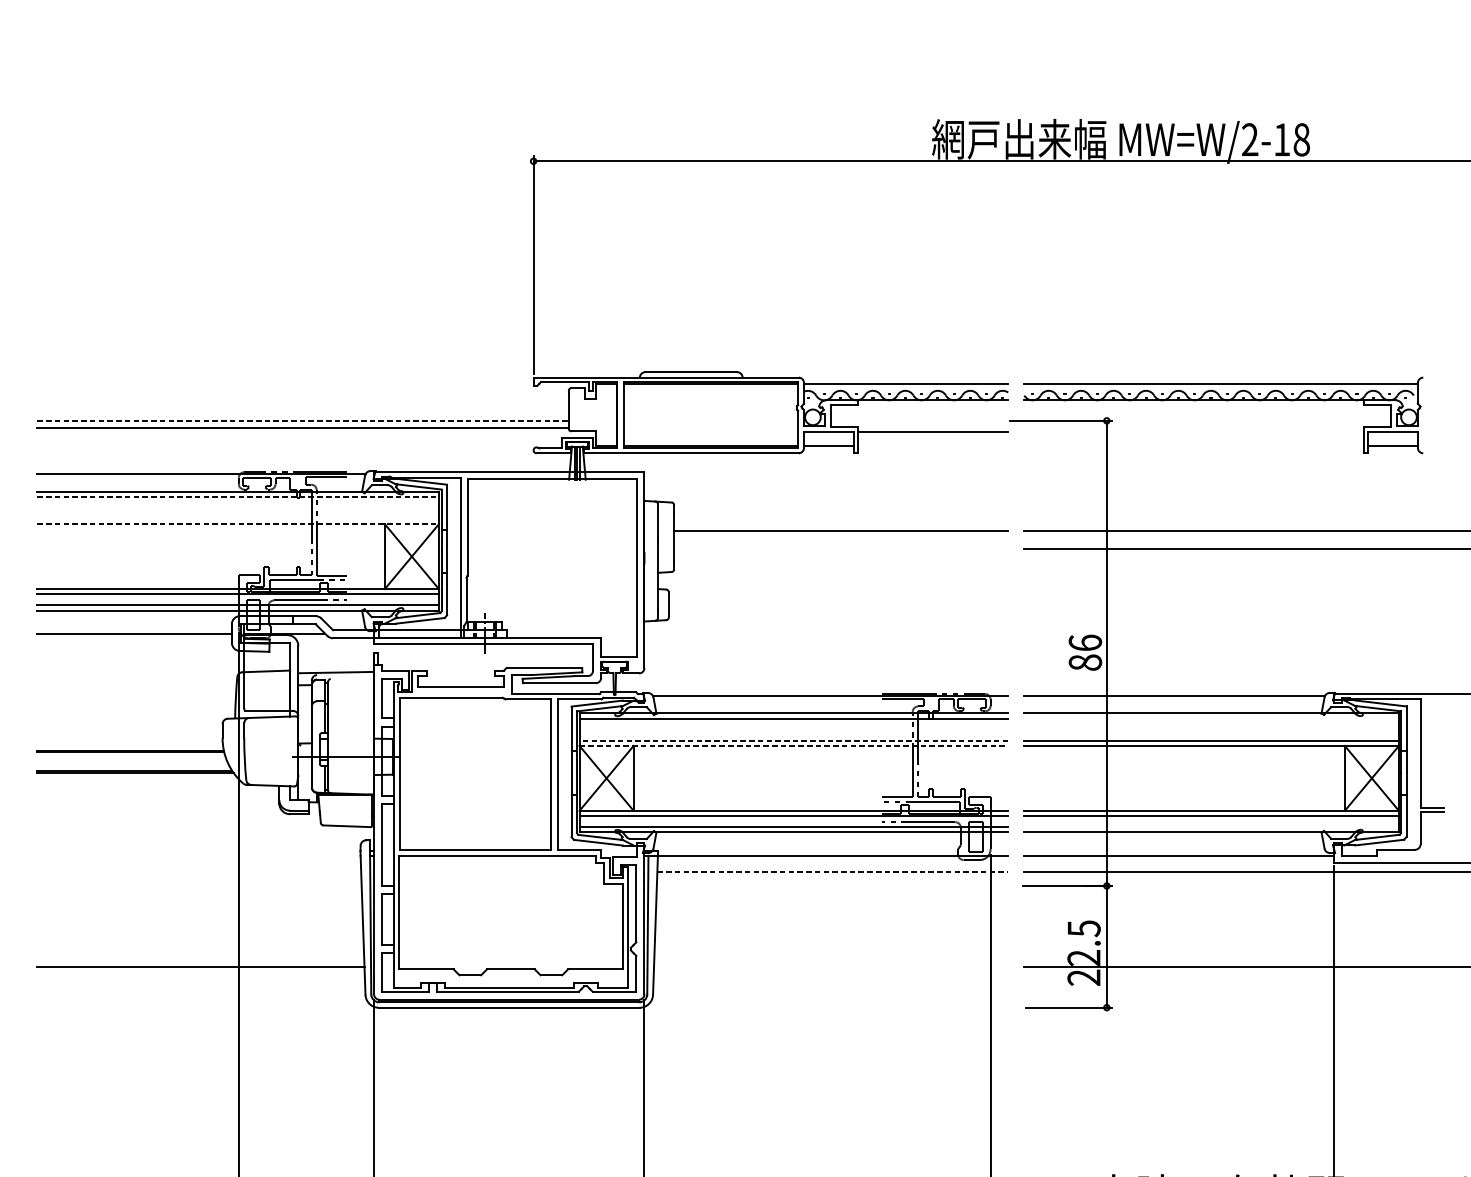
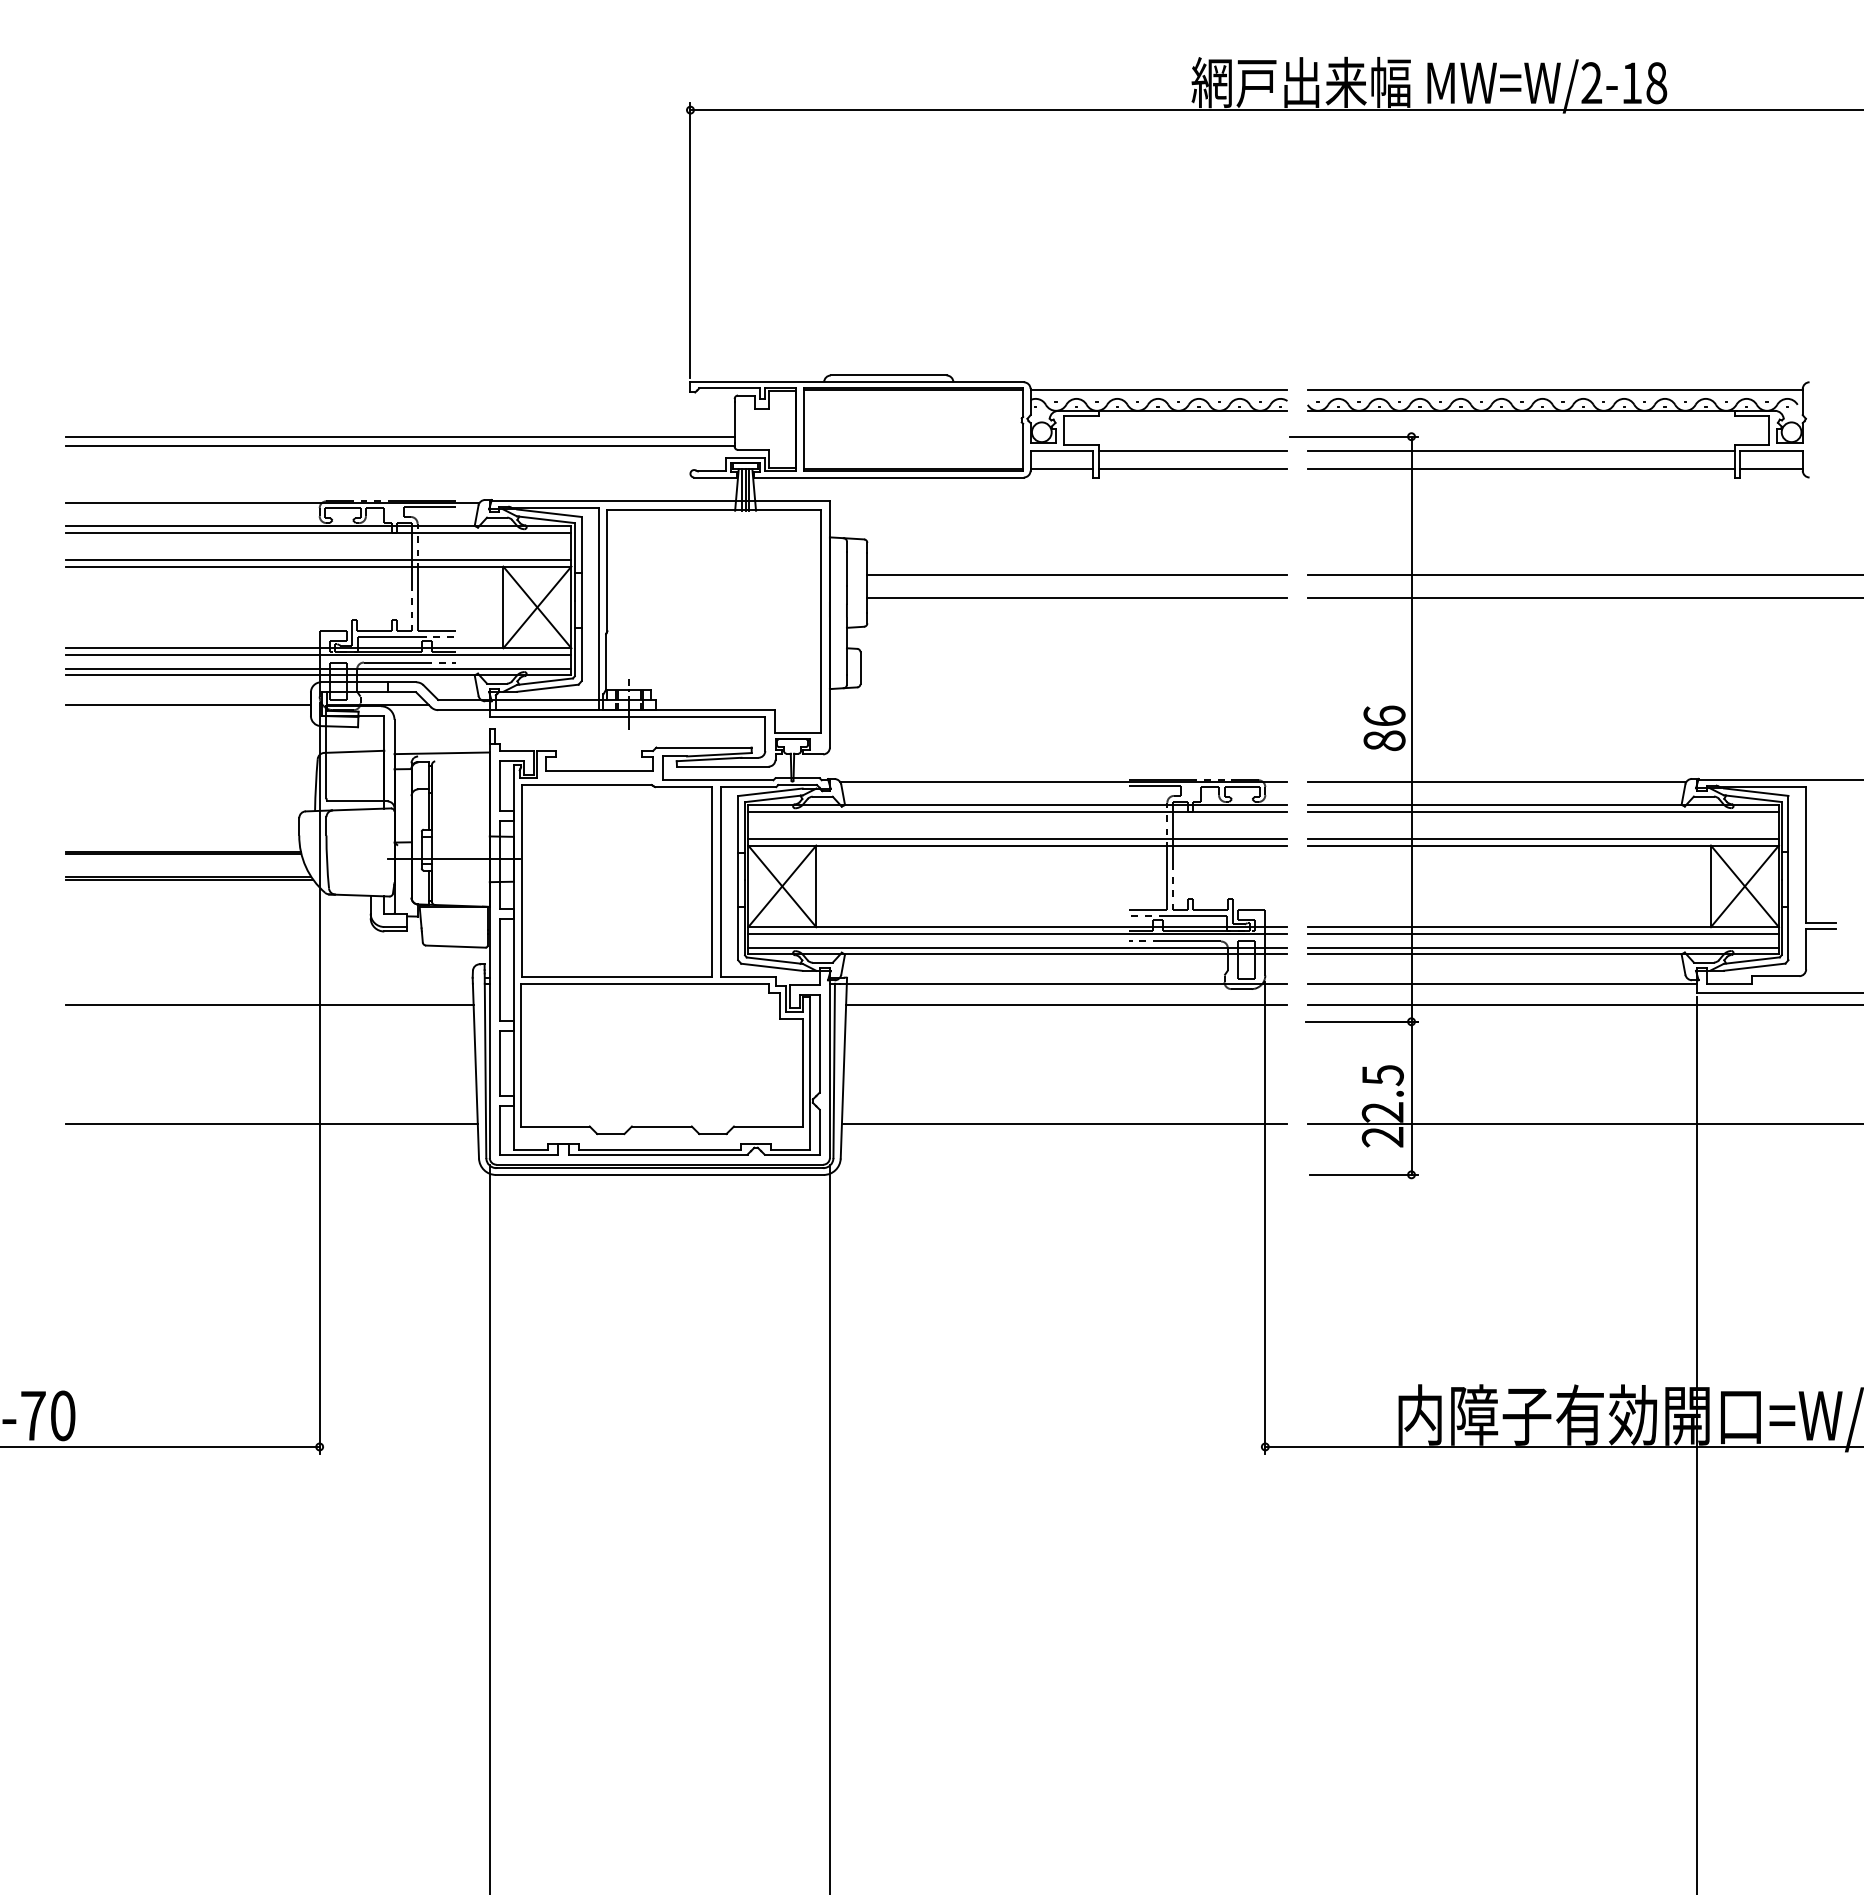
line: (303, 420) -> (400, 436), dashed -> solid
line: (1193, 431) -> (1520, 450), added
line: (932, 446) -> (1192, 468), added
line: (1193, 446) -> (1520, 468), added
line: (237, 497) -> (318, 532), dashed -> solid
line: (237, 518) -> (318, 559), added
line: (237, 524) -> (318, 566), dashed -> solid
line: (841, 548) -> (1077, 597), added
line: (1210, 718) -> (1542, 811), added
line: (793, 740) -> (1017, 838), dashed -> solid
line: (793, 745) -> (1017, 845), dashed -> solid
line: (1210, 826) -> (1542, 947), added
line: (198, 872) -> (269, 1004), added
line: (832, 872) -> (1066, 1004), dashed -> solid
line: (830, 966) -> (1064, 1123), added

